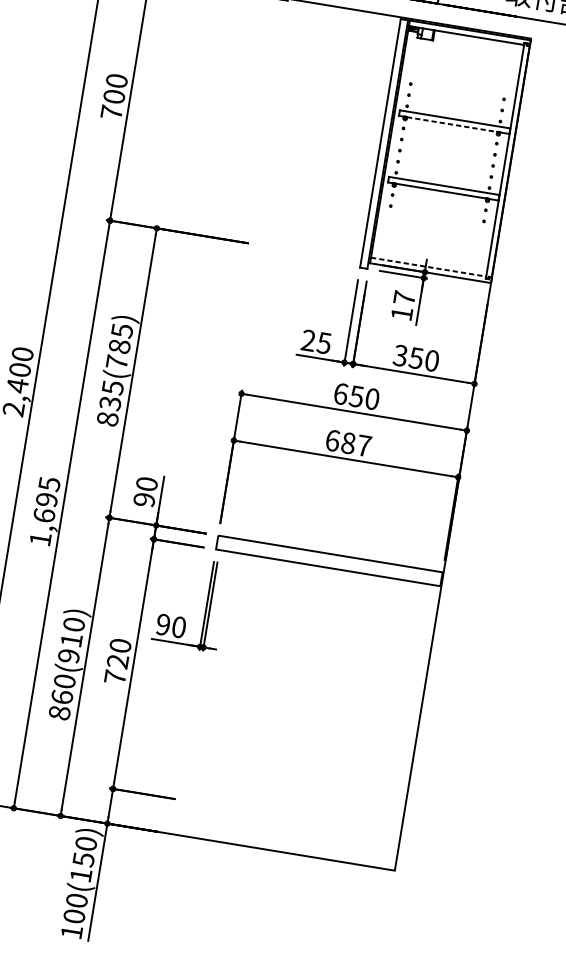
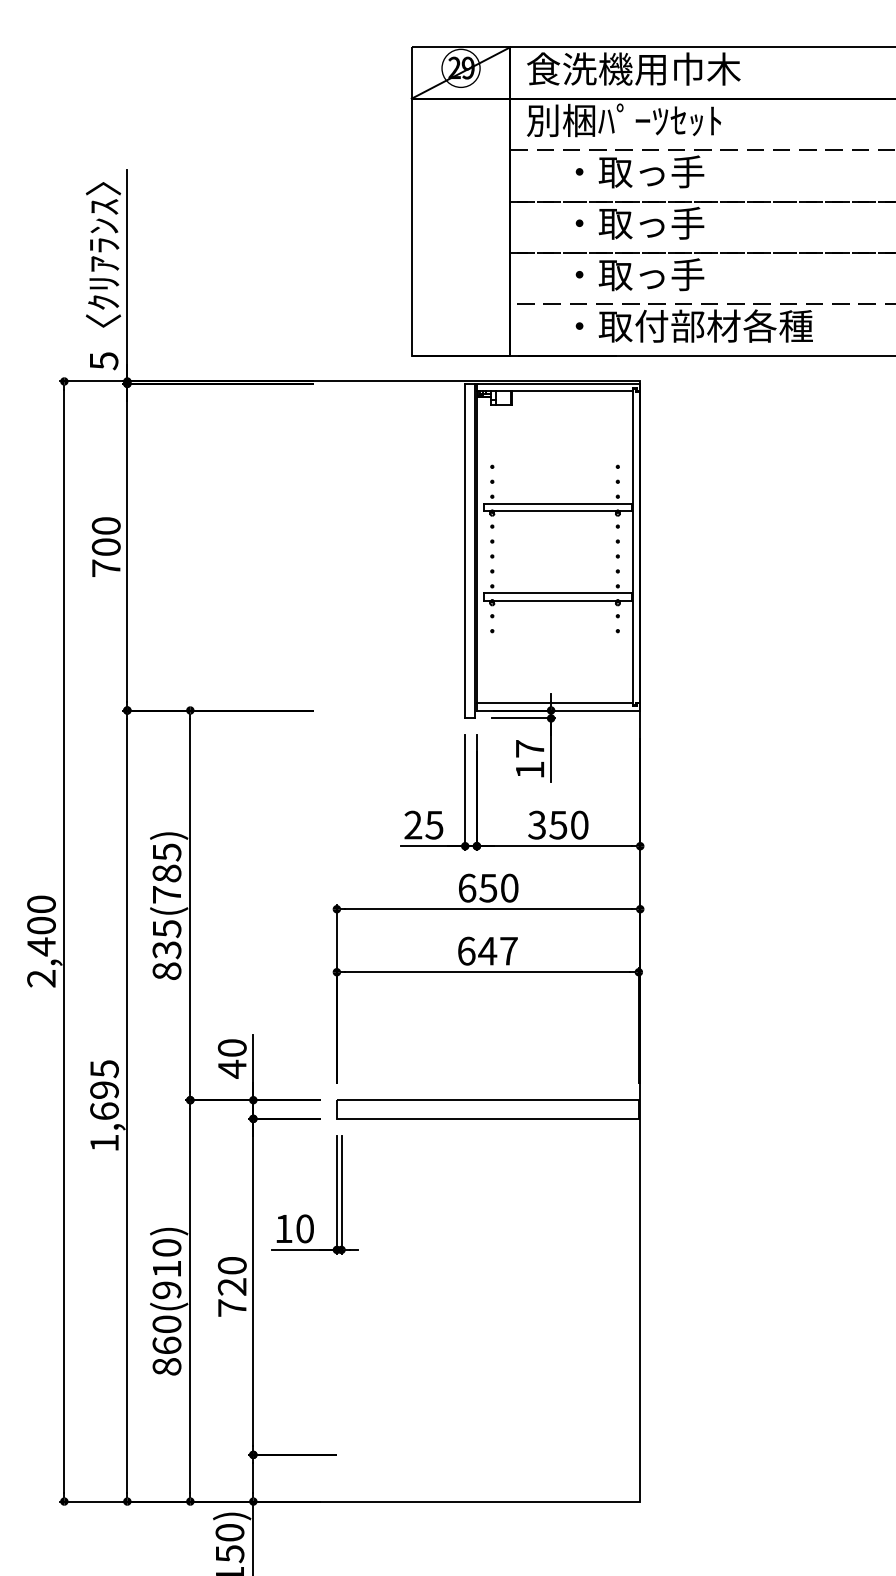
line: (452, 124) -> (555, 511), dashed -> solid
line: (428, 267) -> (554, 703), dashed -> solid
text: (348, 442) -> (487, 950), 687 -> 647
text: (143, 499) -> (231, 1068), 90 -> 40
text: (163, 624) -> (283, 1228), 90 -> 10

